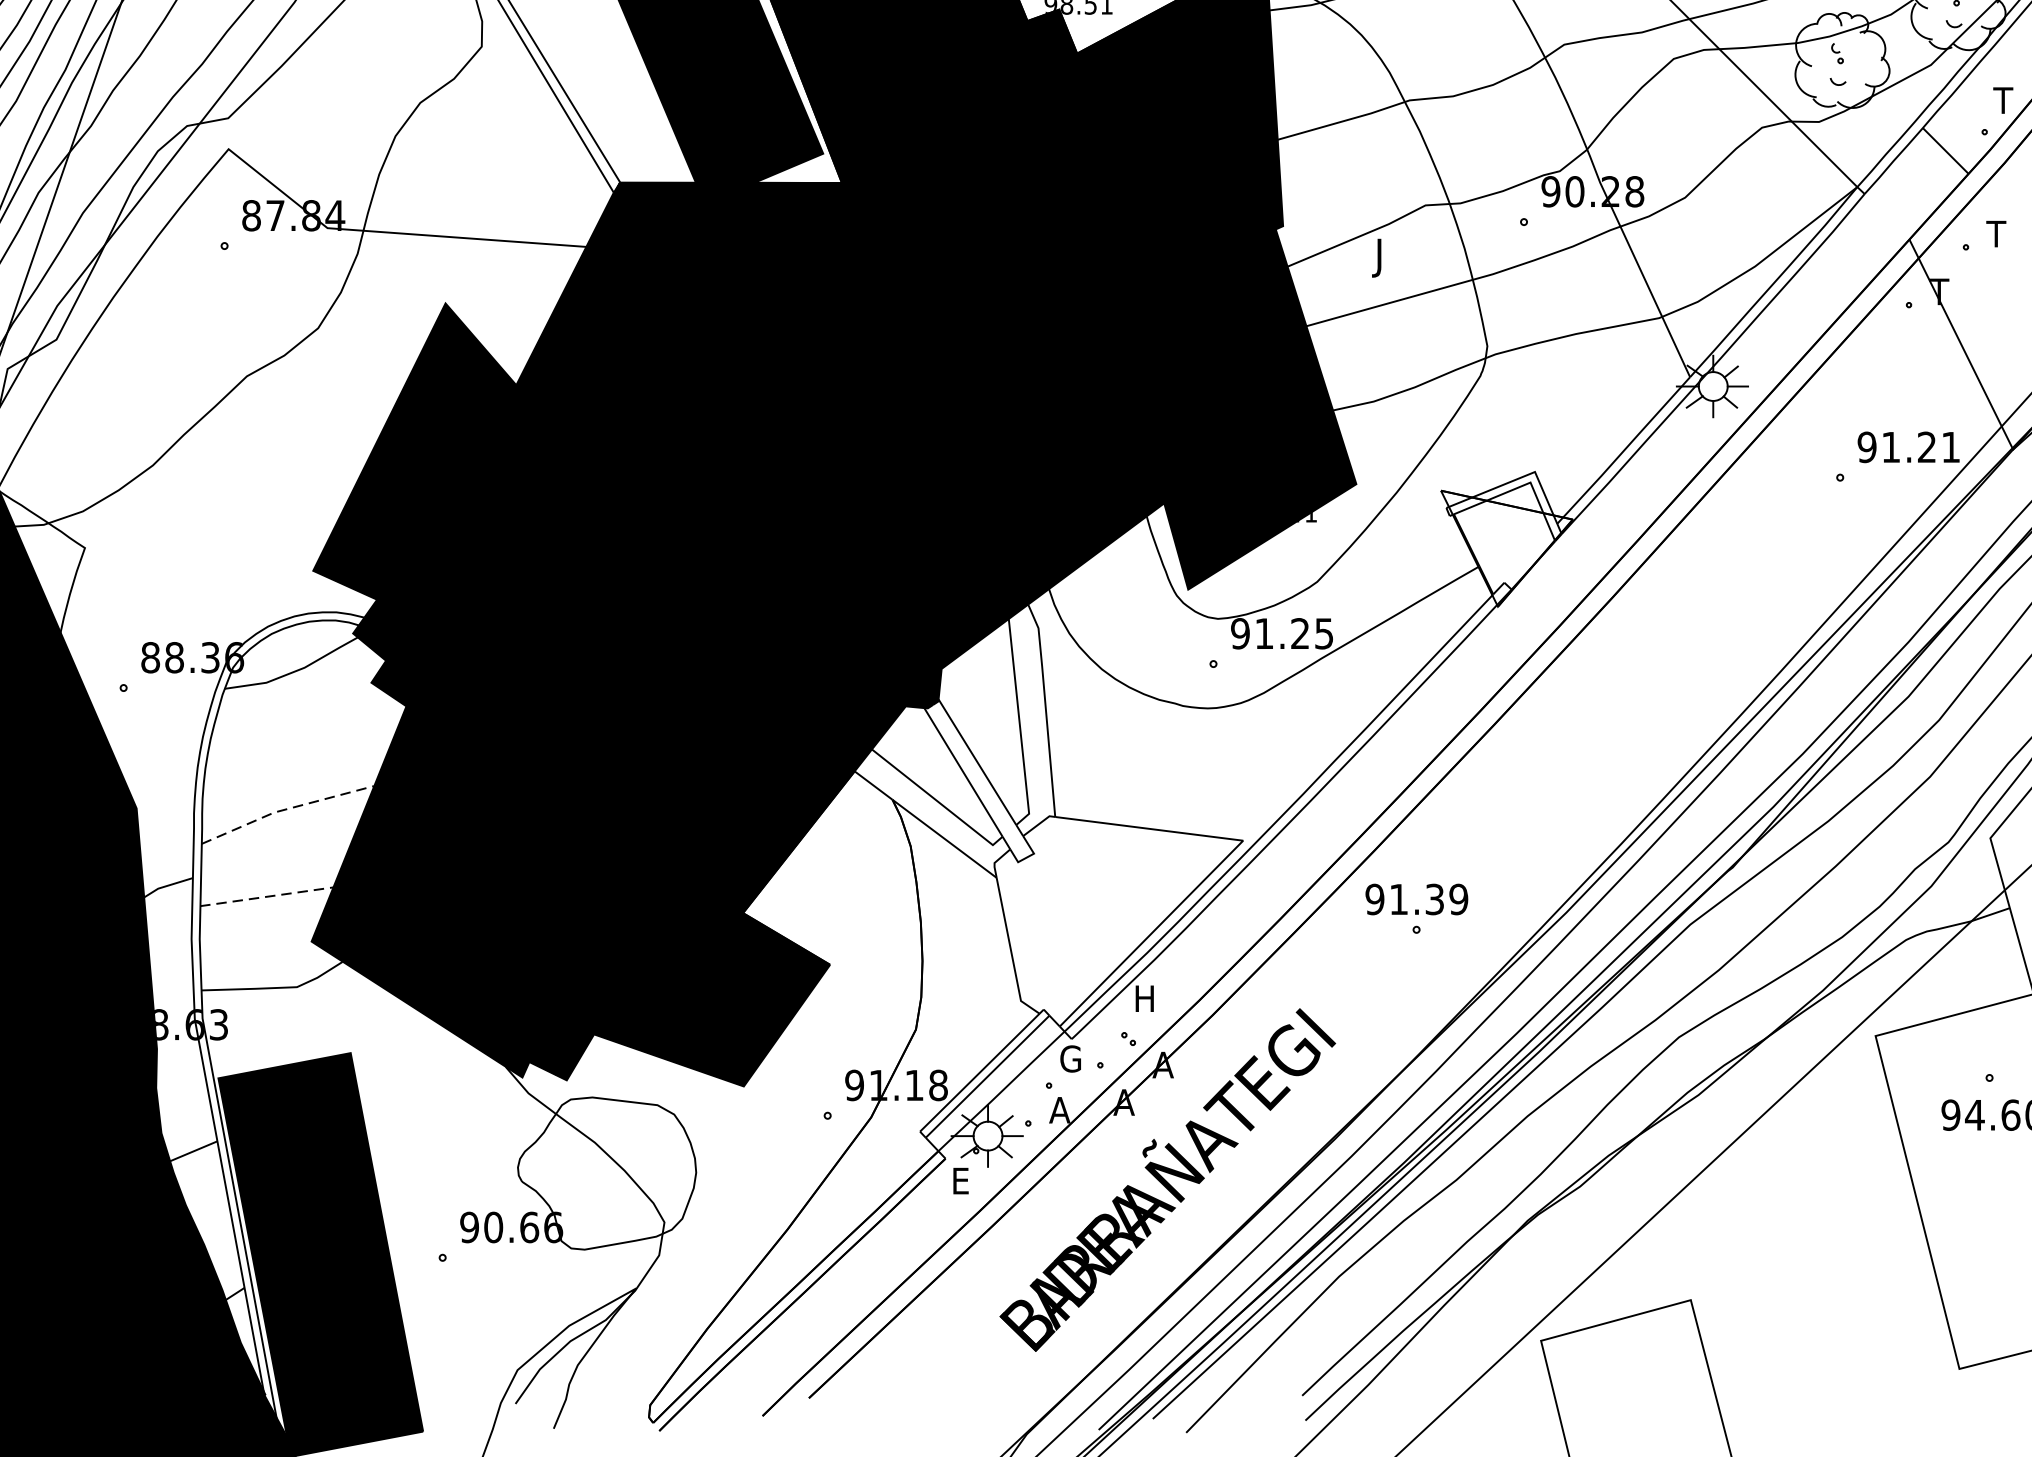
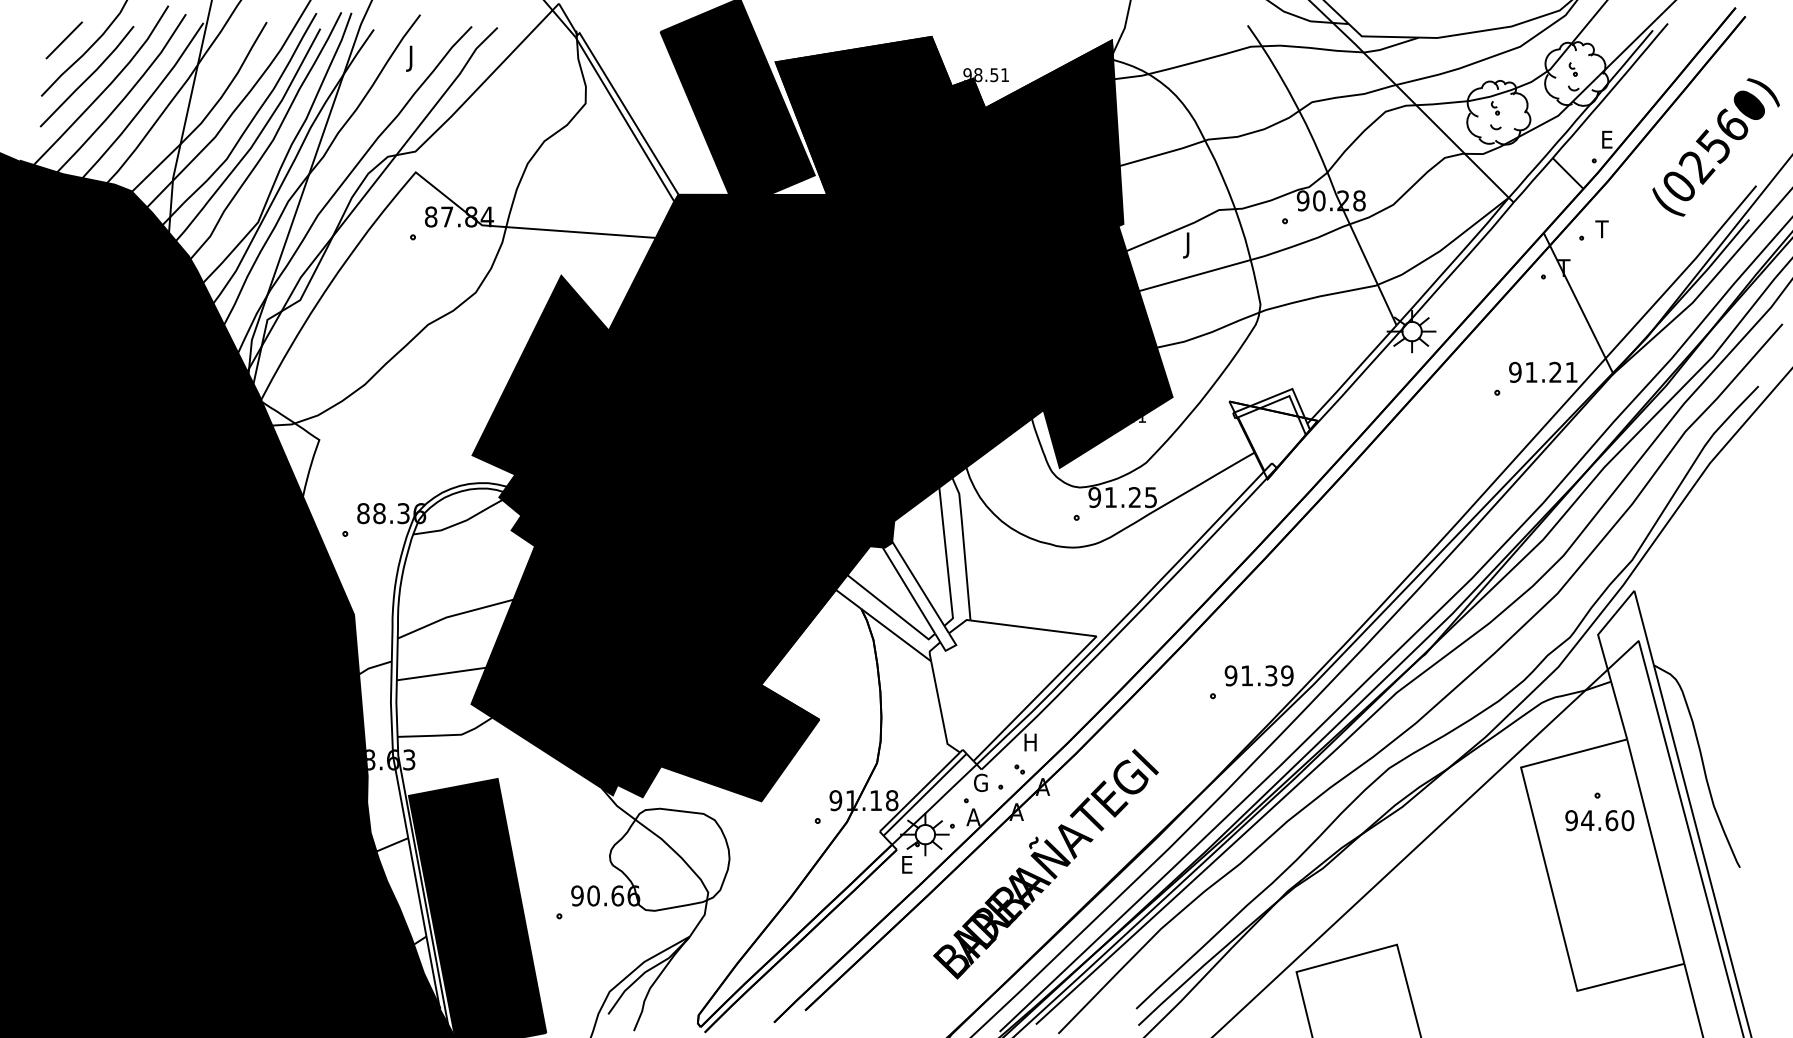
text: (2002, 100) -> (1606, 139), T -> E
line: (286, 809) -> (454, 615), dashed -> solid
line: (266, 897) -> (441, 674), dashed -> solid
text: (1415, 898) -> (1258, 675), moved

